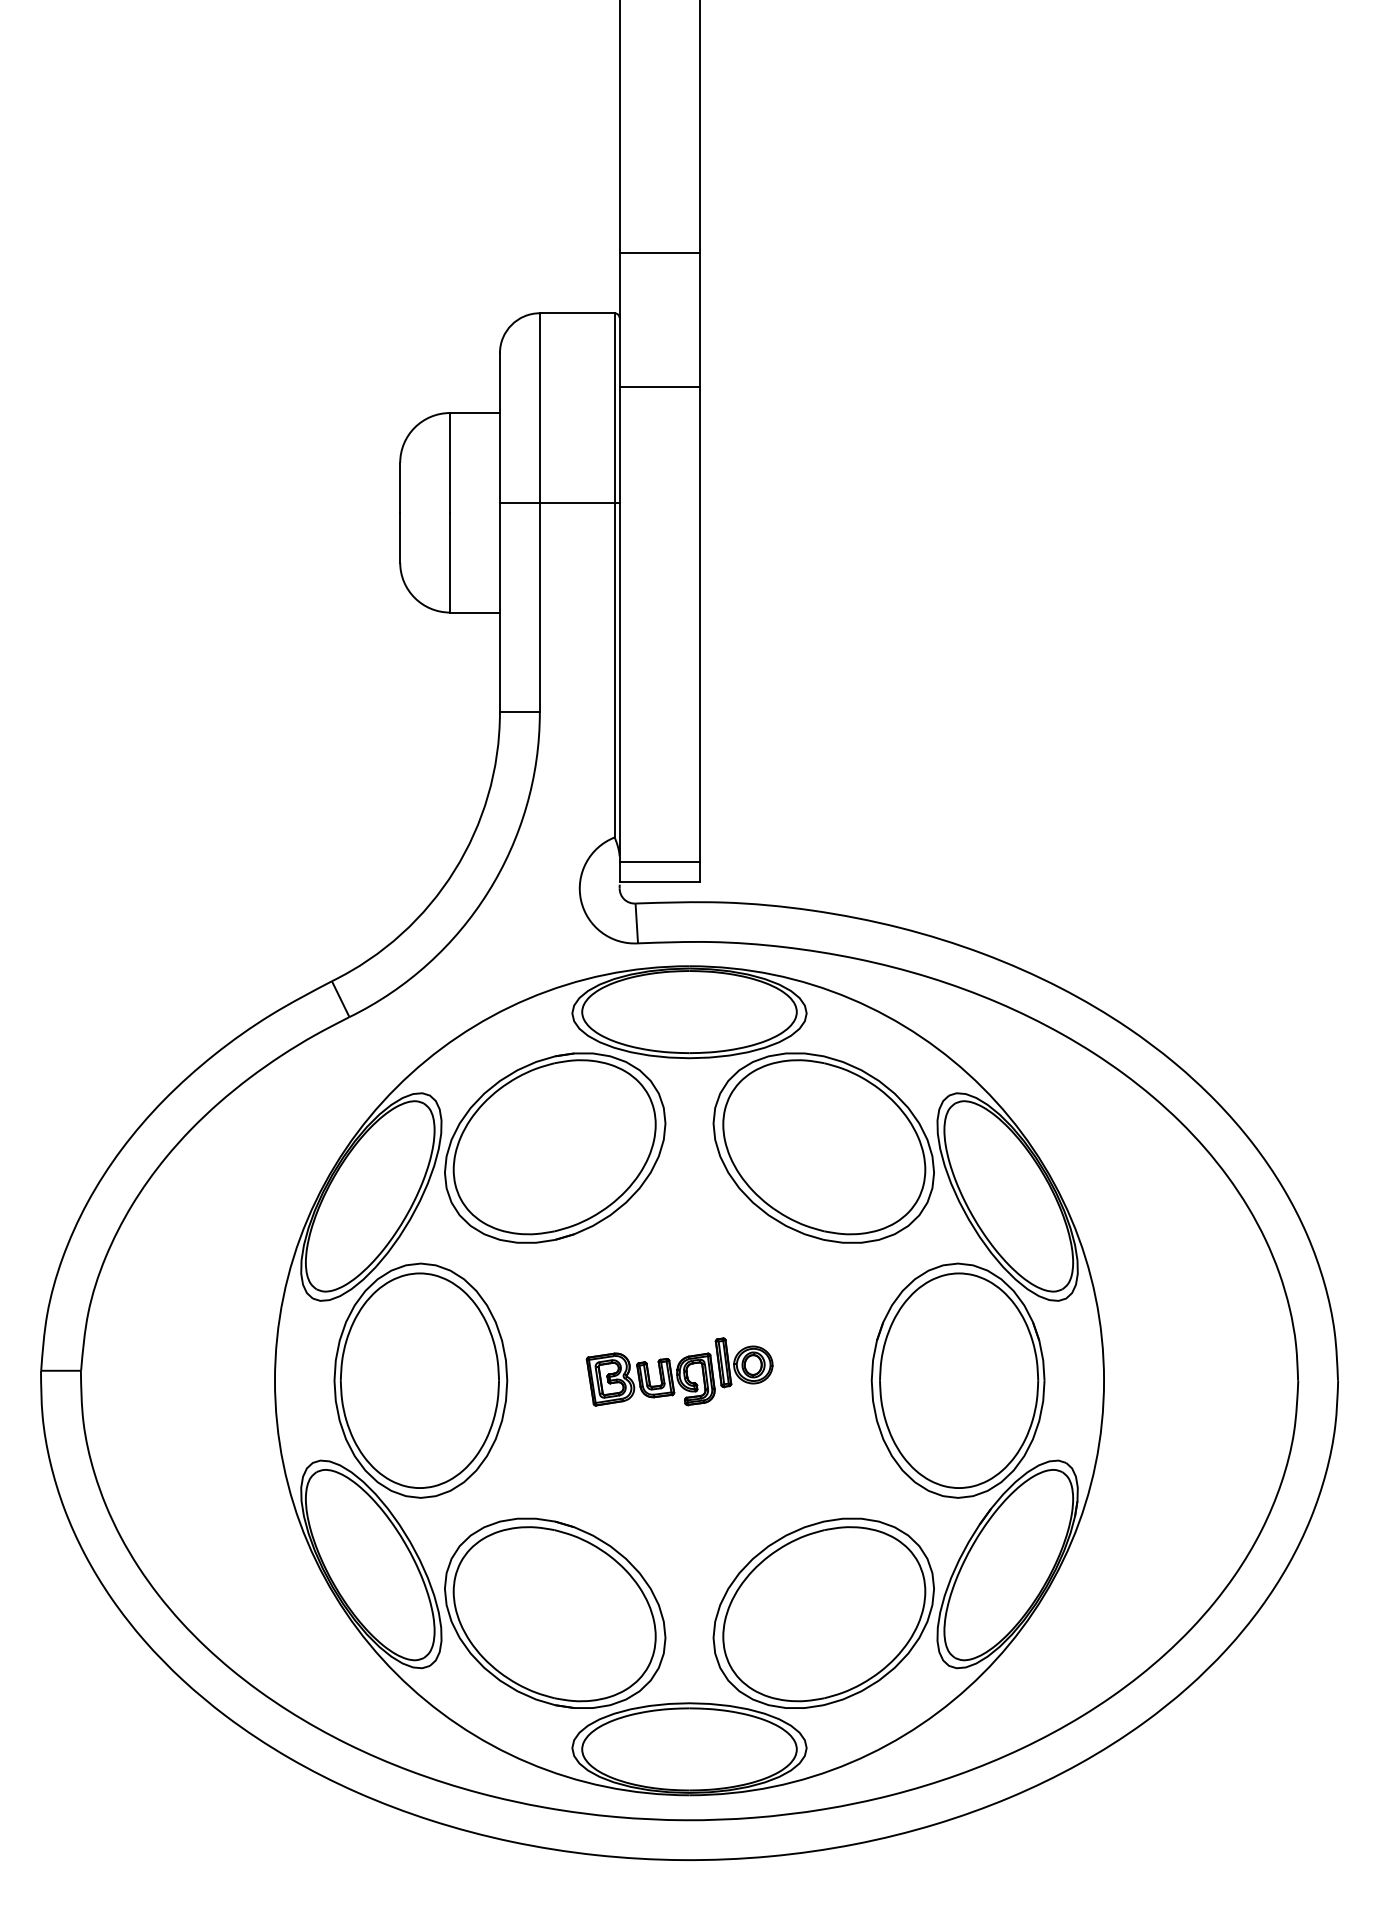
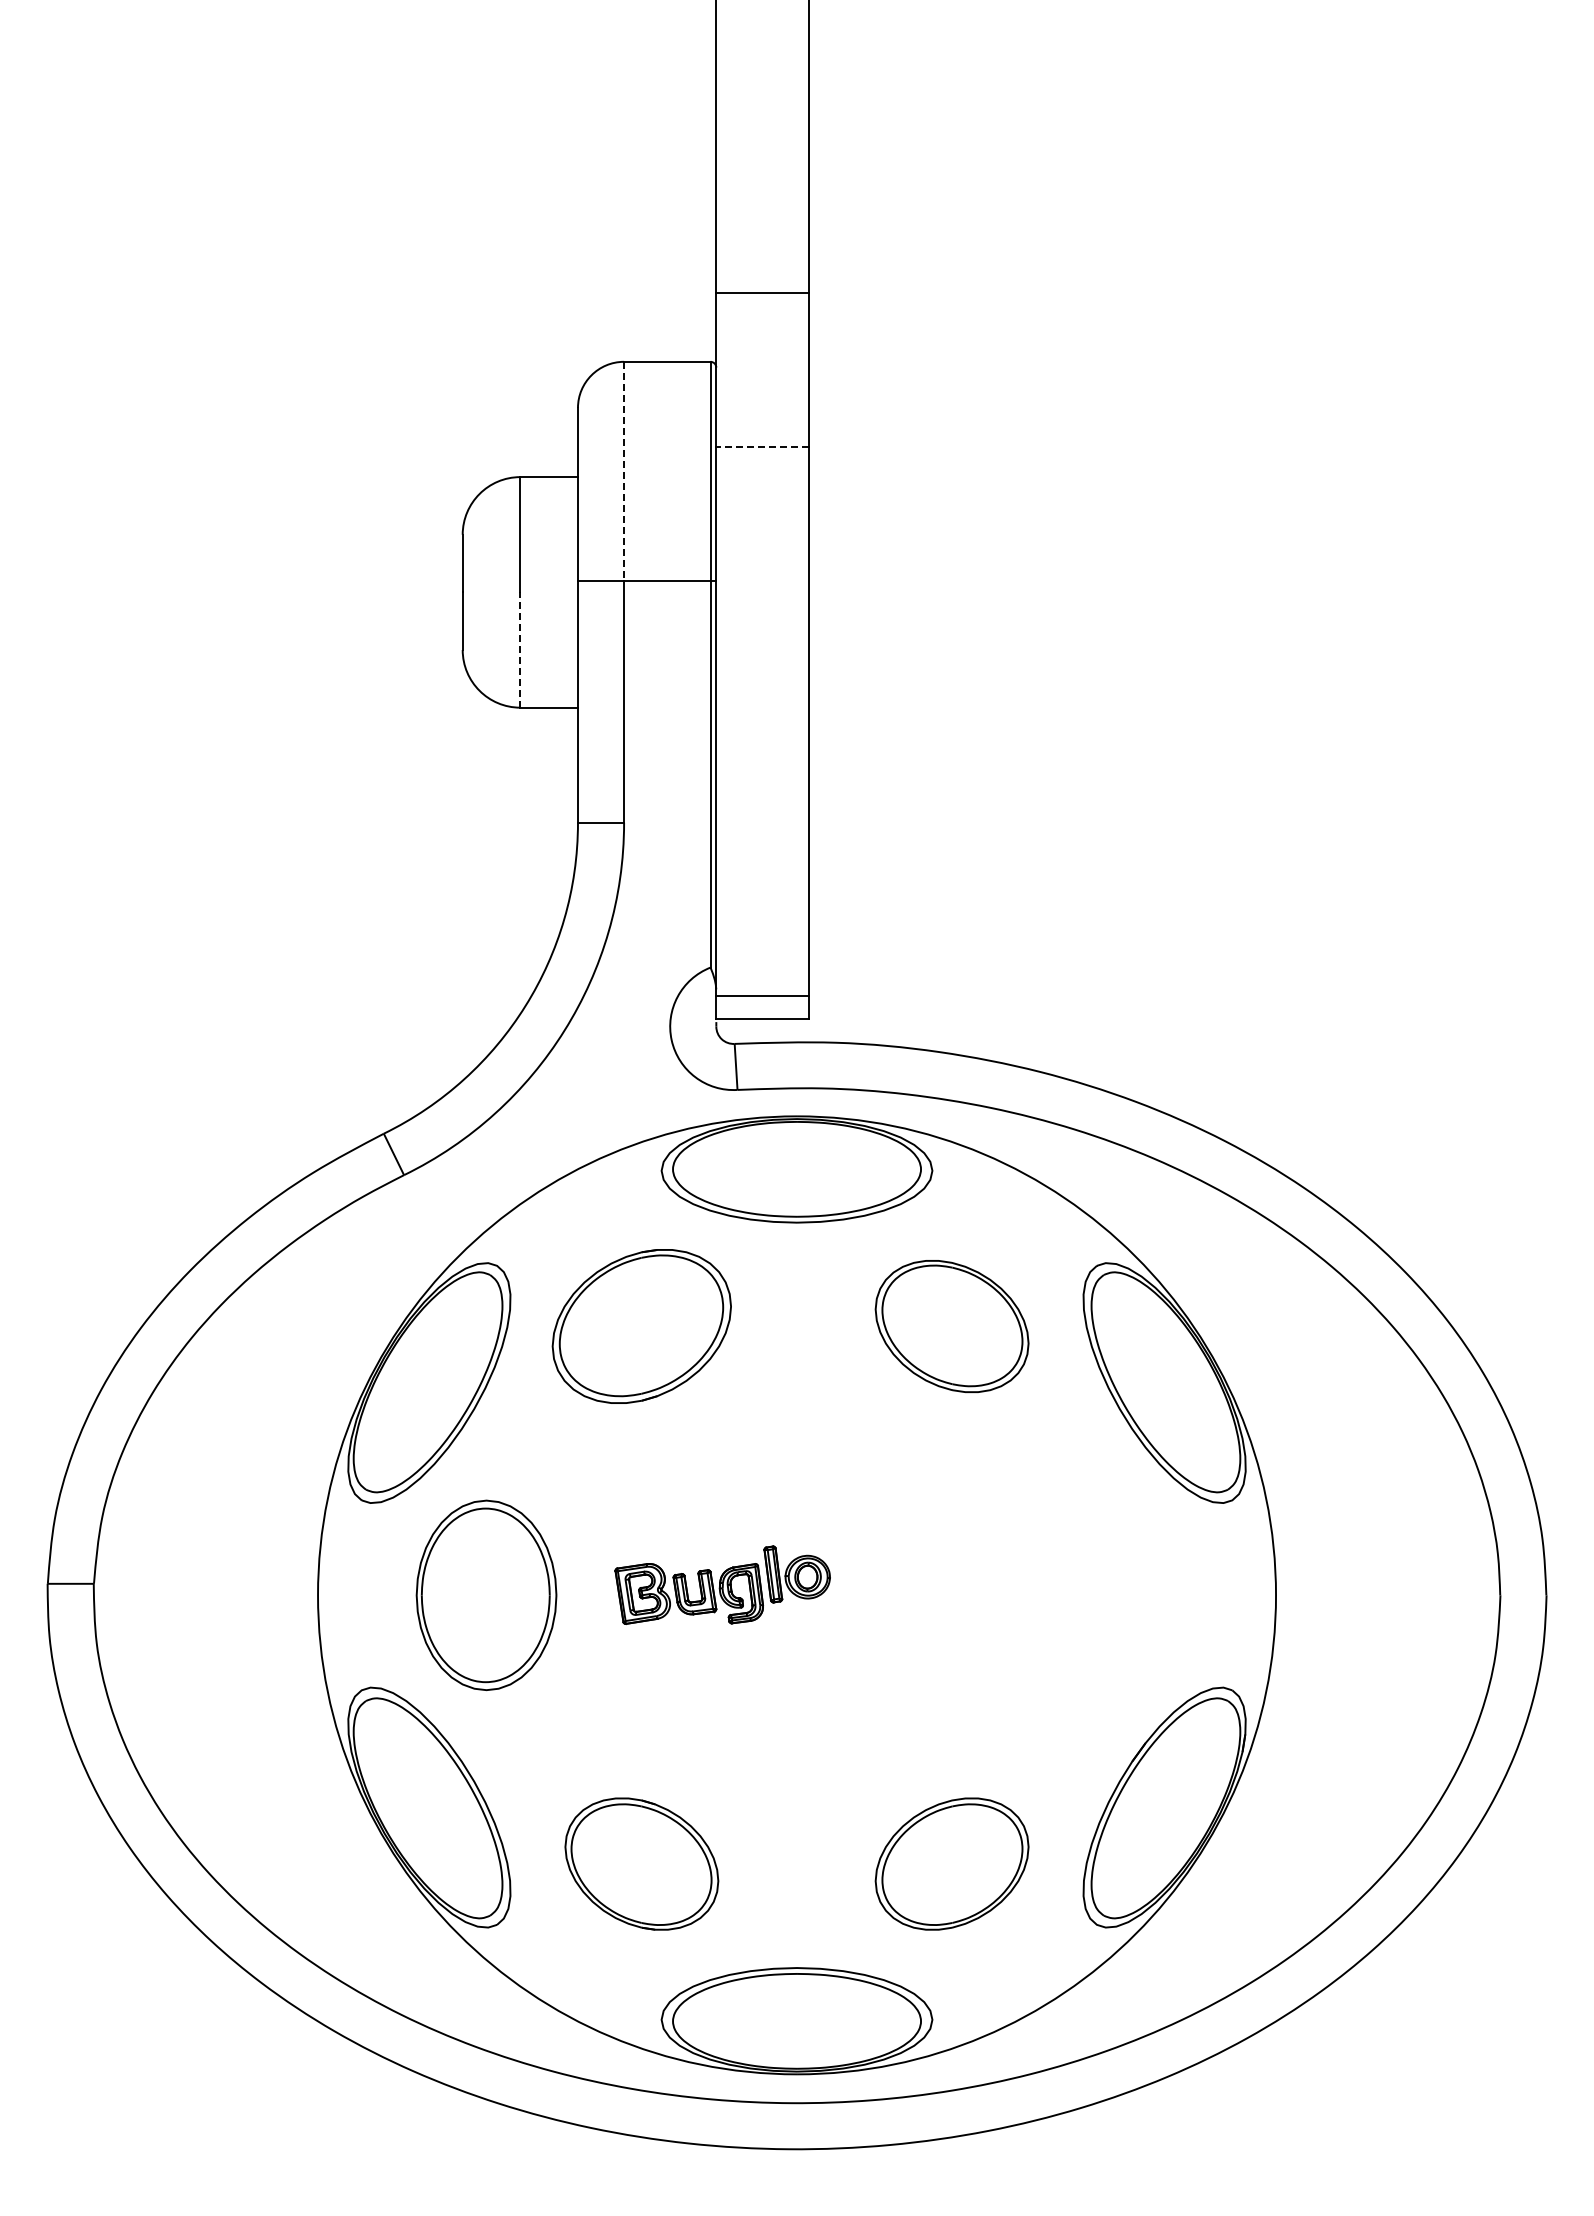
line: (658, 386) -> (761, 446), solid -> dashed
line: (540, 408) -> (624, 471), solid -> dashed
line: (450, 563) -> (520, 650), solid -> dashed
part: (554, 1148) -> (641, 1326), size x0.7
part: (823, 1148) -> (951, 1326), size x0.6
part: (679, 1371) -> (722, 1584), moved
part: (420, 1380) -> (486, 1595), size x0.7
part: (958, 1380) -> (1107, 1595), removed
part: (554, 1612) -> (641, 1863), size x0.6
part: (823, 1612) -> (951, 1863), size x0.6

